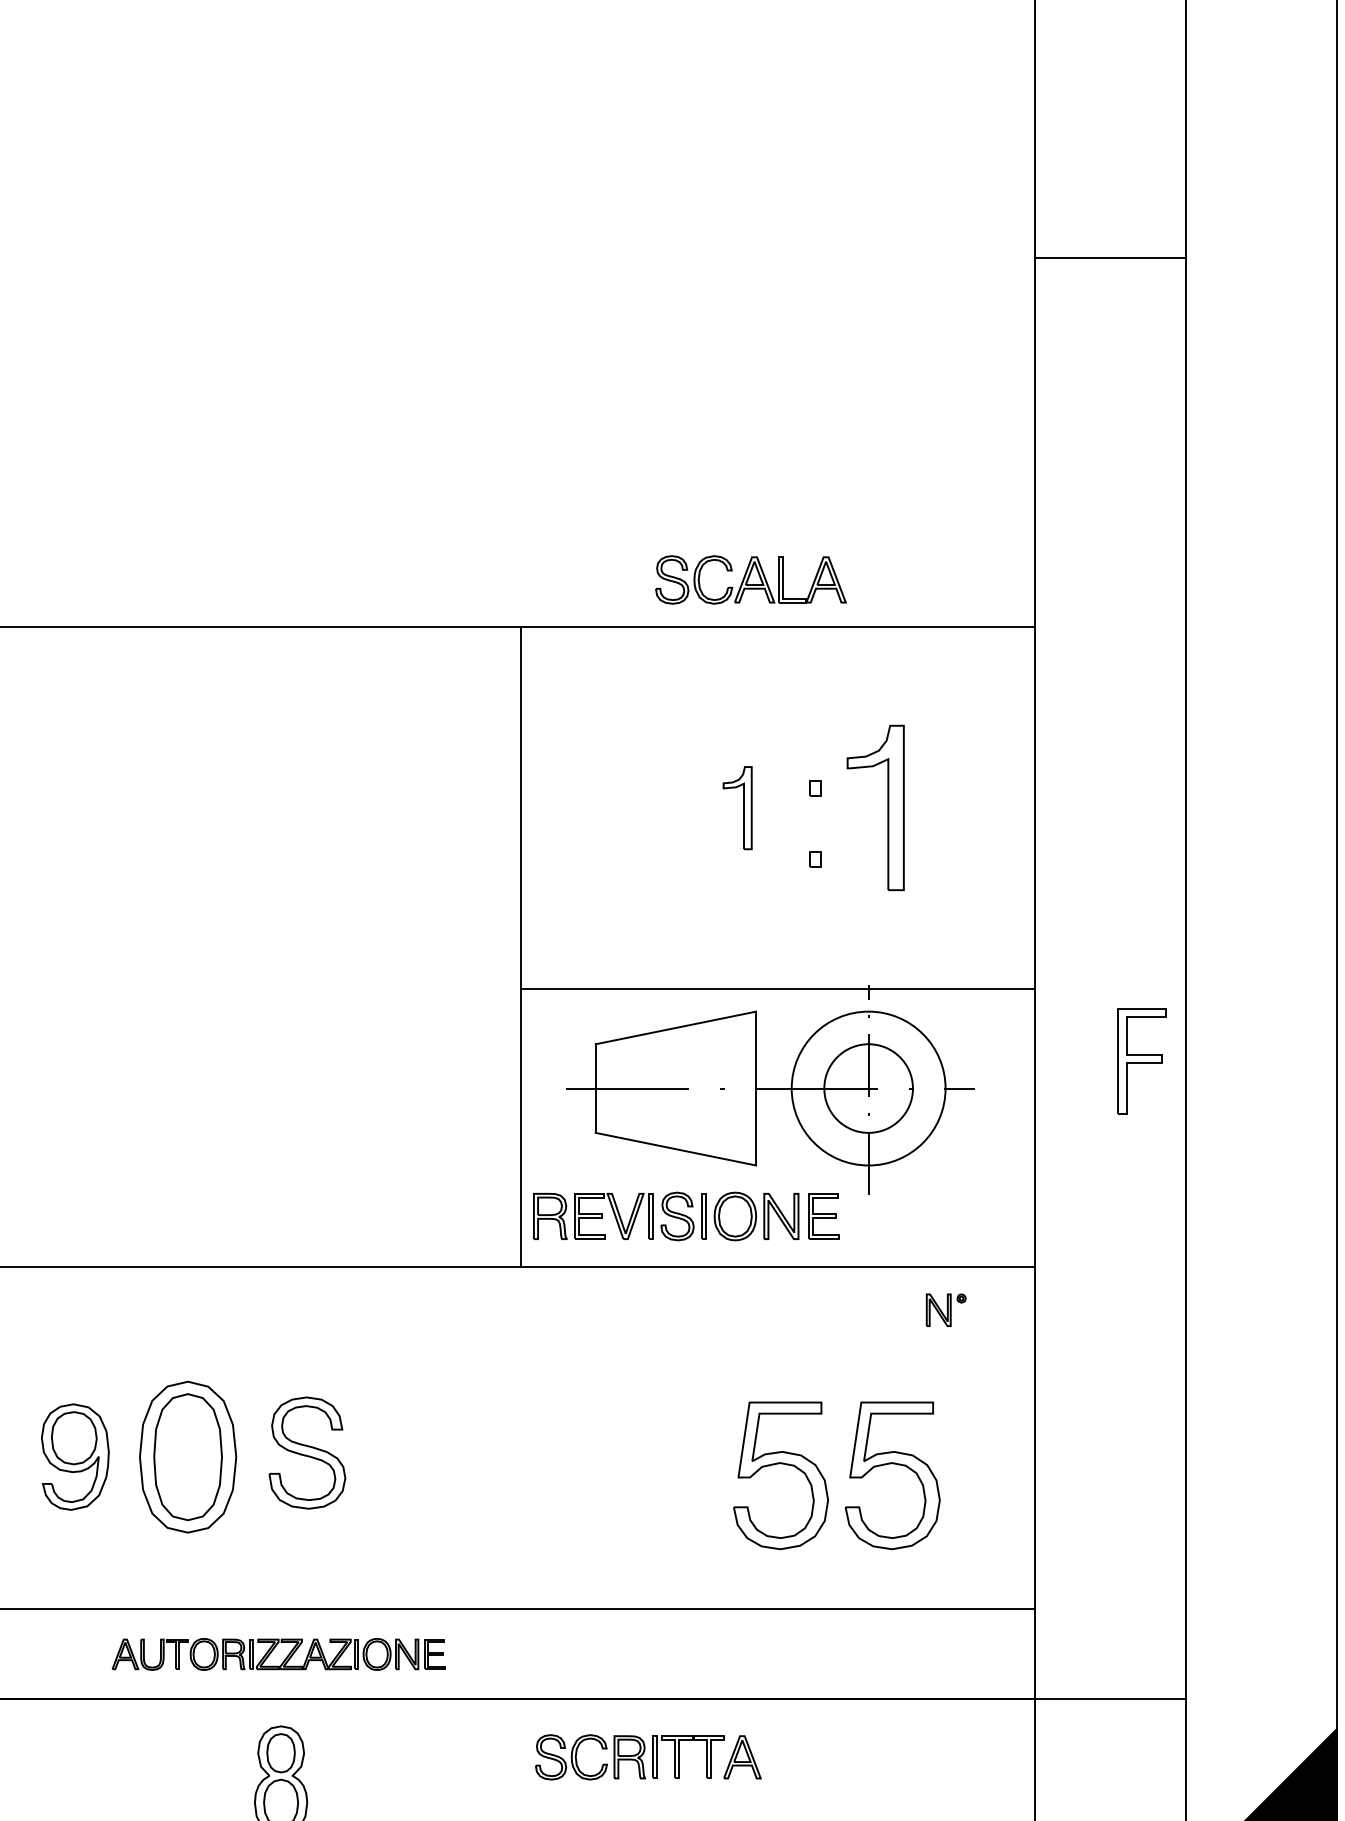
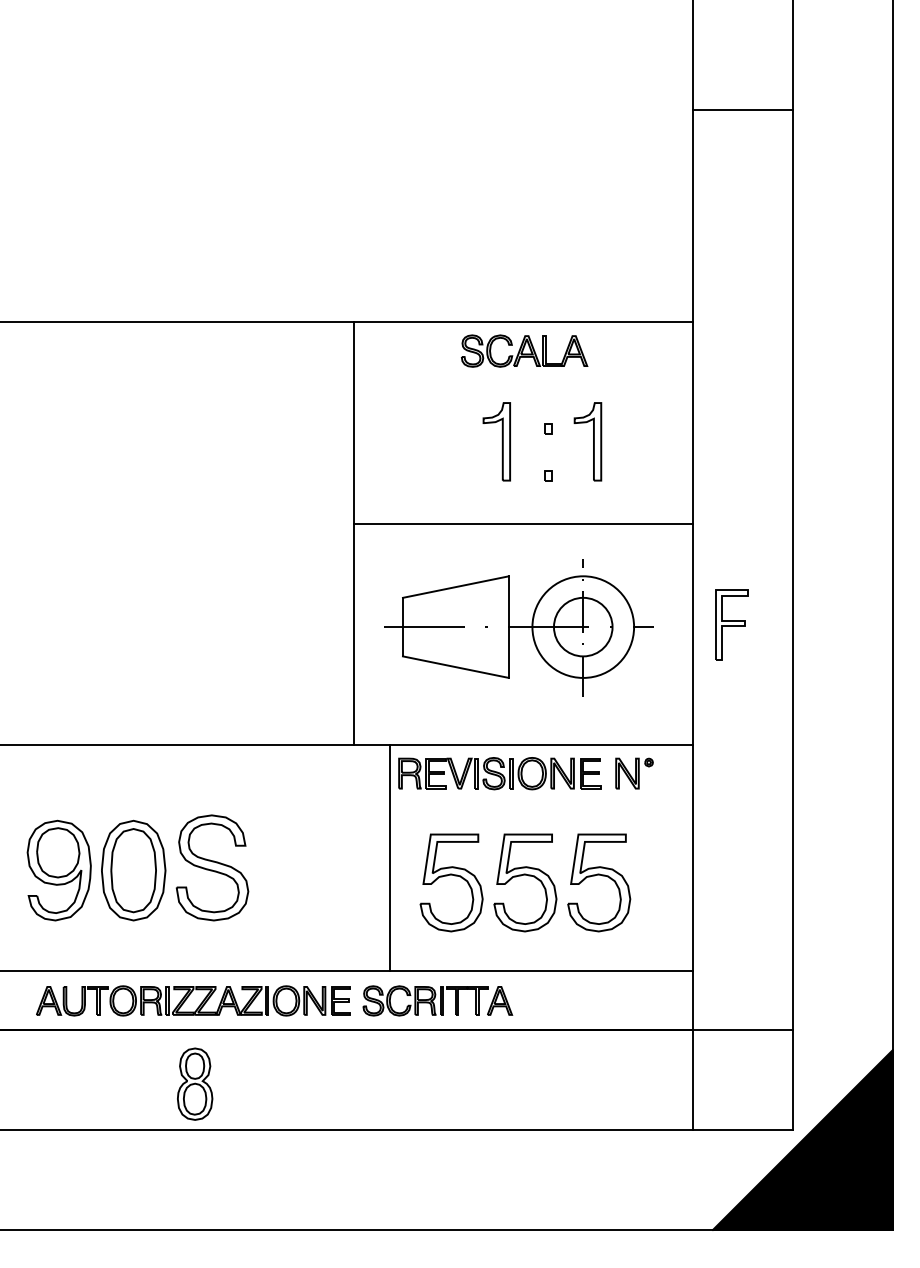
line: (1109, 258) -> (742, 109), moved
part: (750, 579) -> (524, 350), moved
part: (737, 807) -> (496, 441), size x1.43
part: (875, 807) -> (587, 441), size x0.71
line: (778, 989) -> (523, 524), moved
part: (1141, 1060) -> (731, 624), moved
part: (685, 1216) -> (499, 773), moved
part: (946, 1310) -> (634, 773), size x1.43
line: (575, 1437) -> (389, 857), added
part: (307, 1452) -> (212, 867), size x1.43
part: (74, 1456) -> (58, 870), size x1.43
part: (673, 1466) -> (454, 876), added
part: (278, 1653) -> (193, 1000), size x1.43
part: (647, 1756) -> (437, 1000), moved

